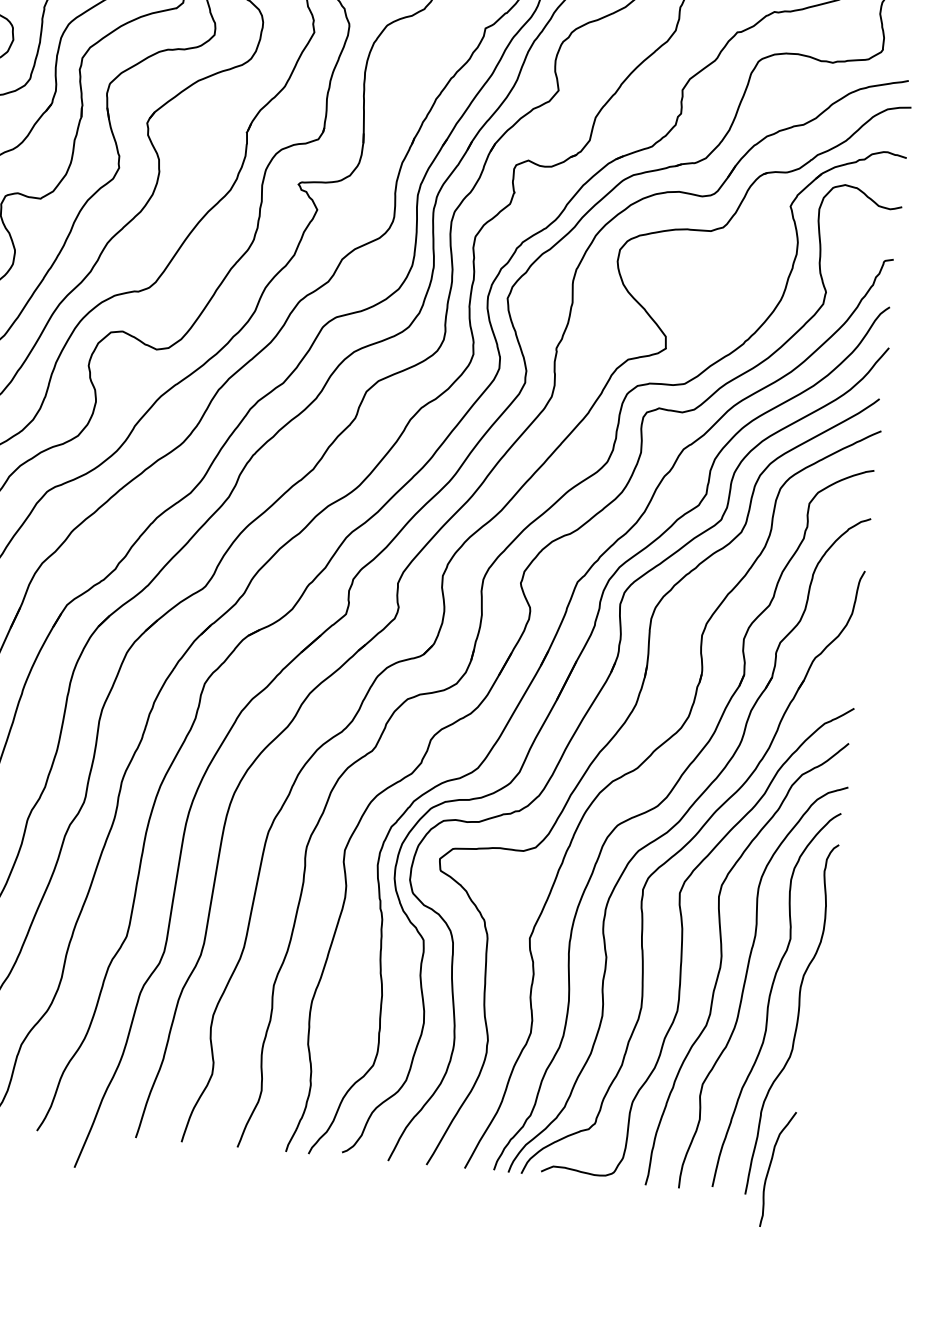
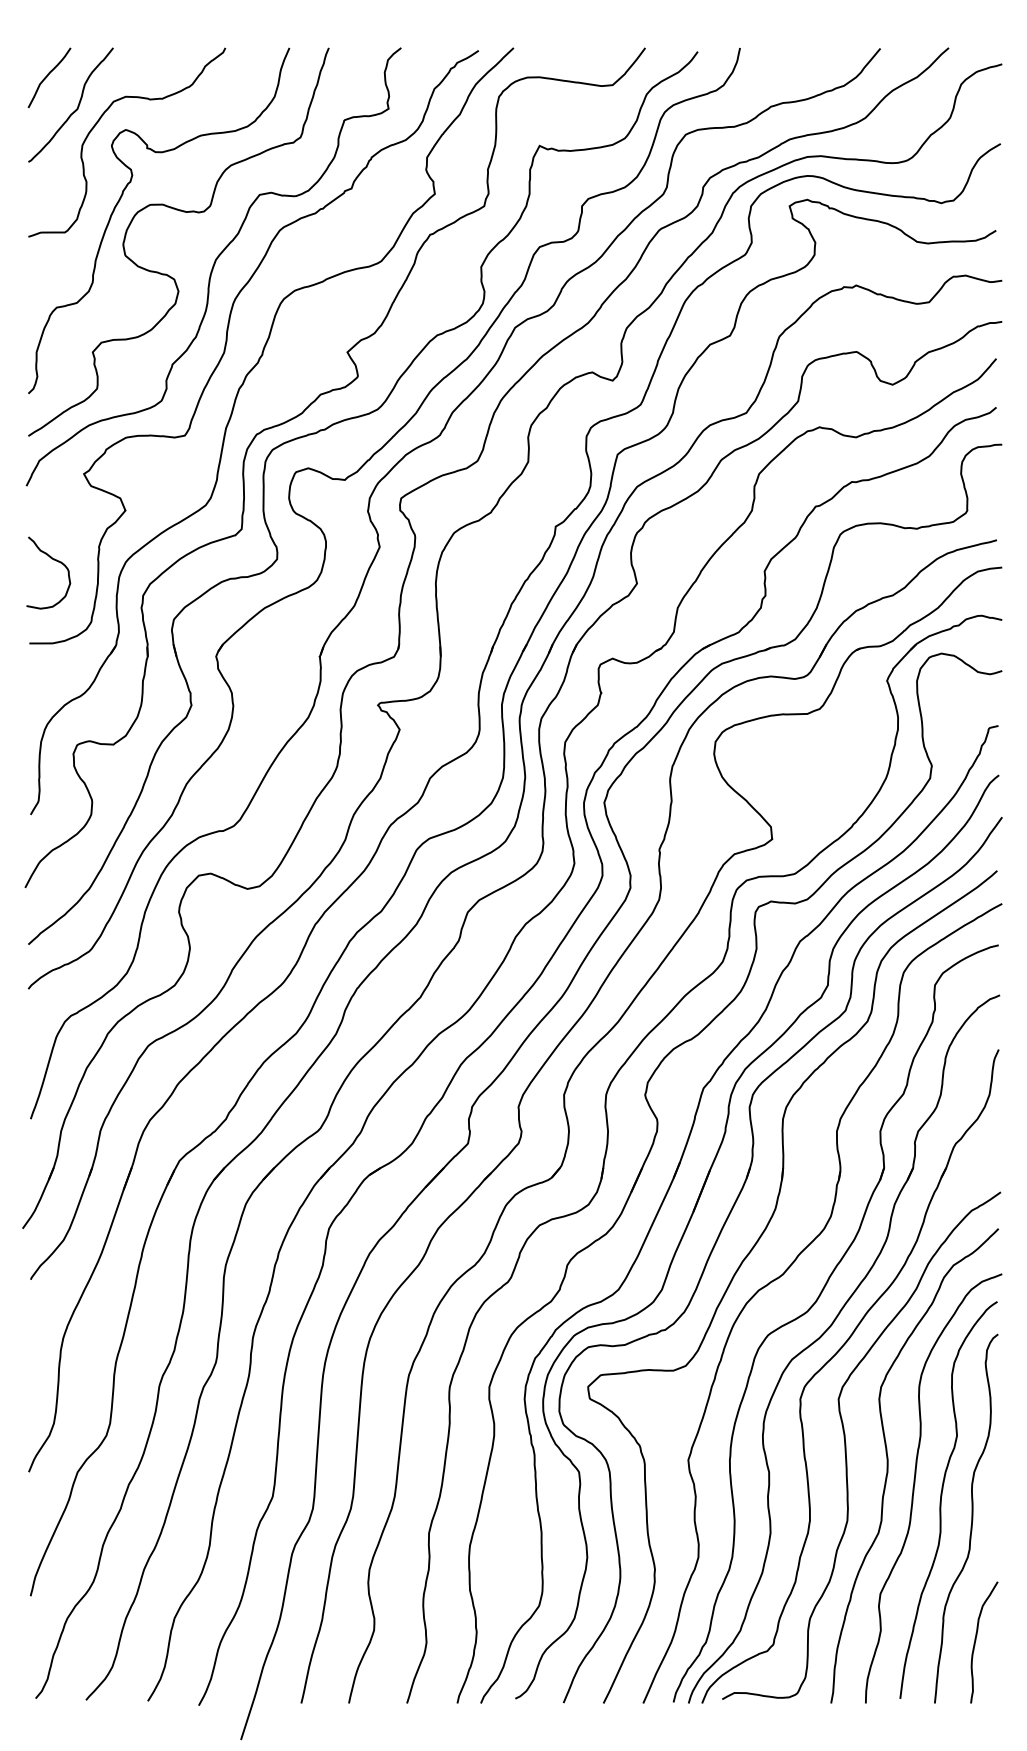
curve: (770, 1166) -> (976, 1640), moved

